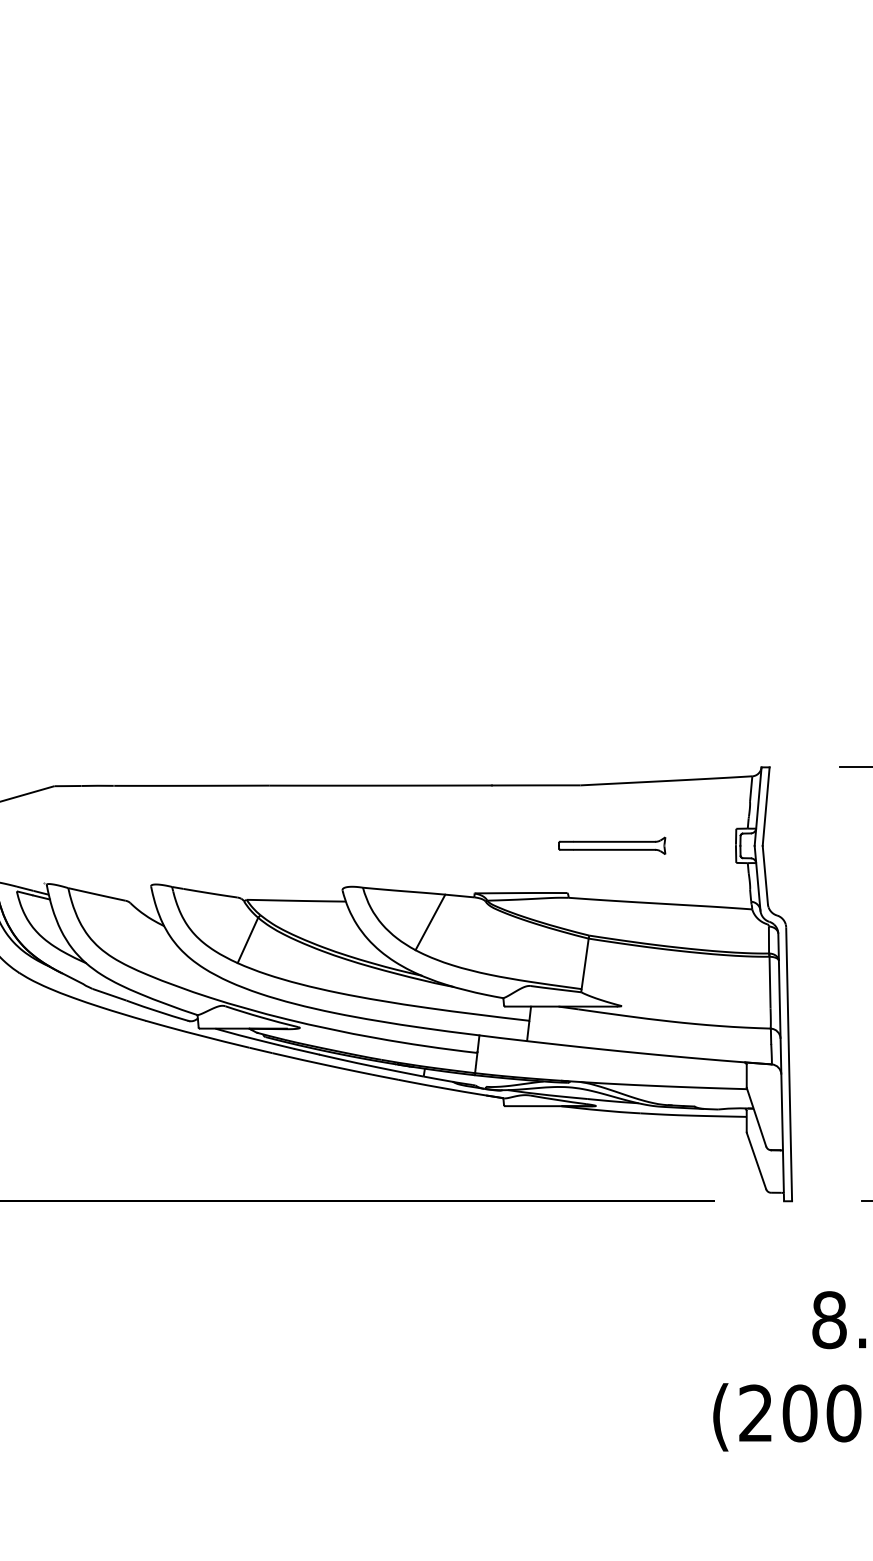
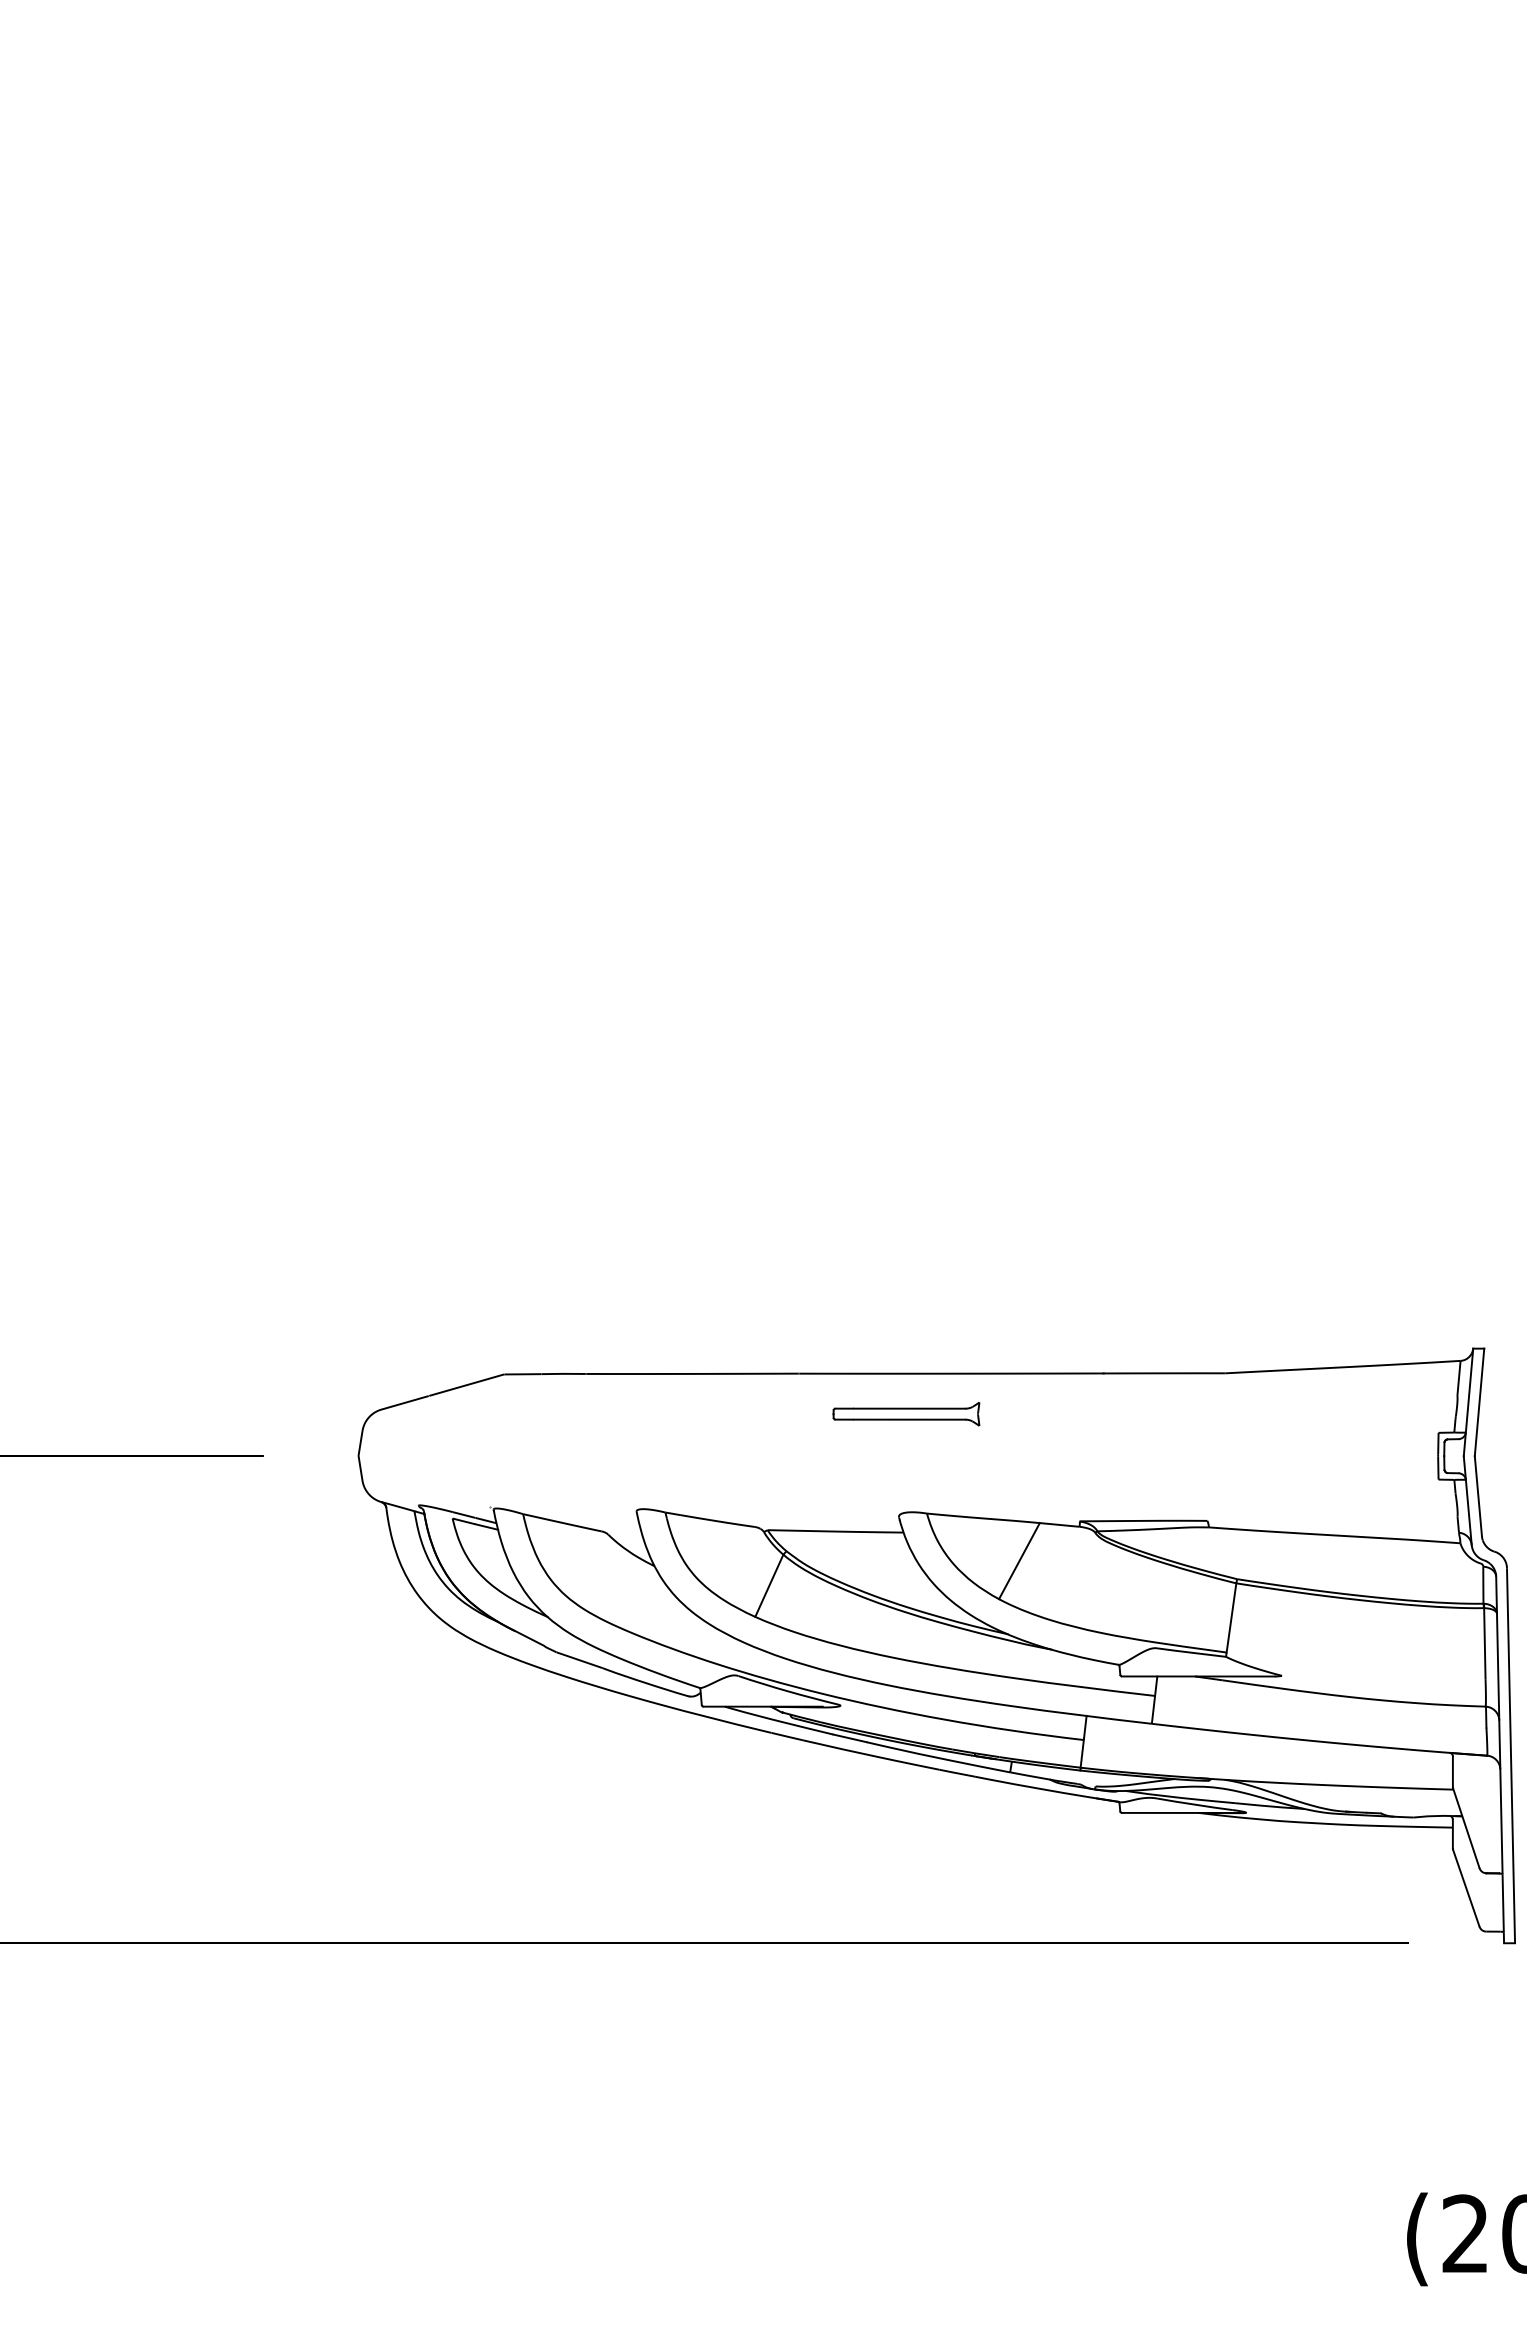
part: (612, 846) -> (906, 1414), moved

